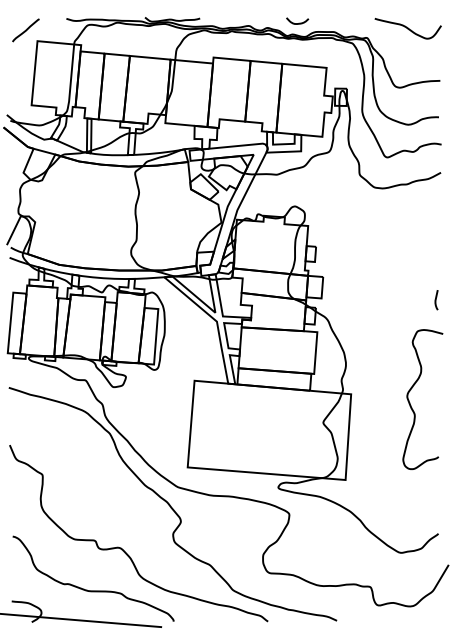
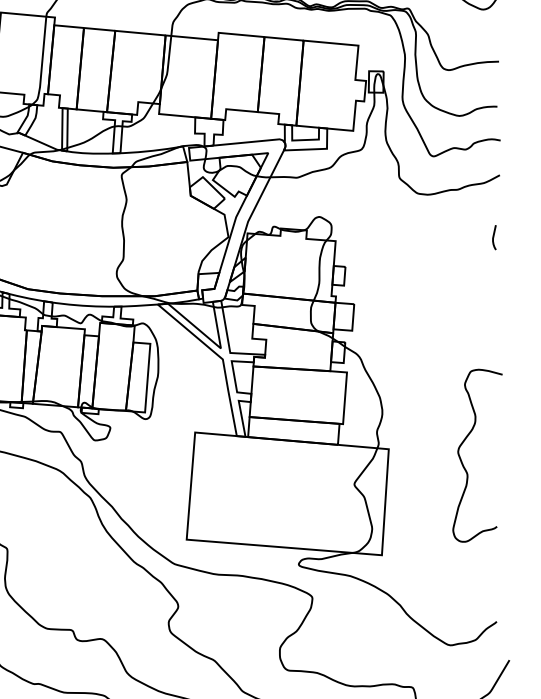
curve: (436, 300) -> (494, 238), moved

